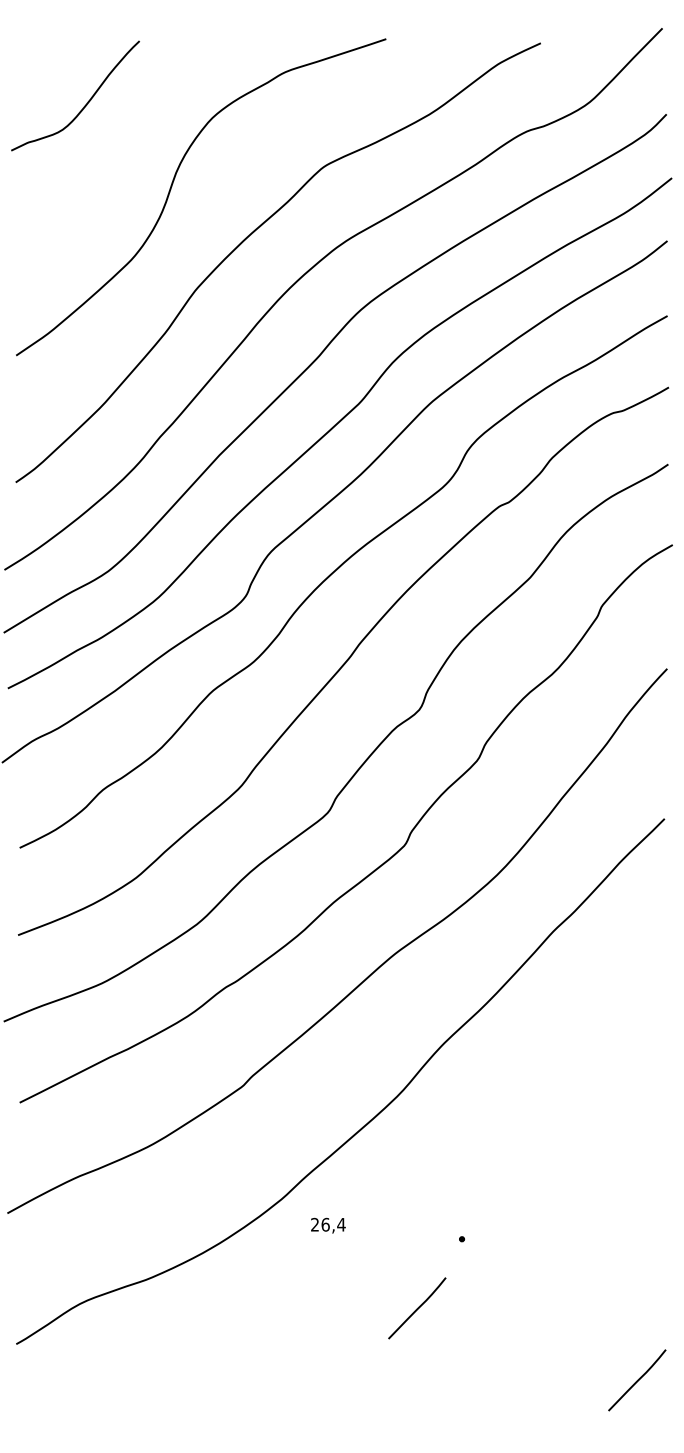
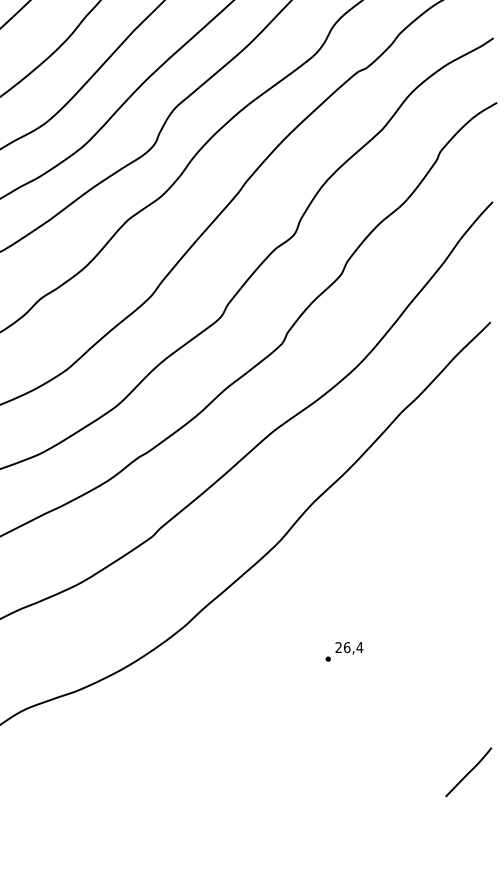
text: (328, 1225) -> (349, 648), moved
curve: (417, 1308) -> (292, 714), removed

